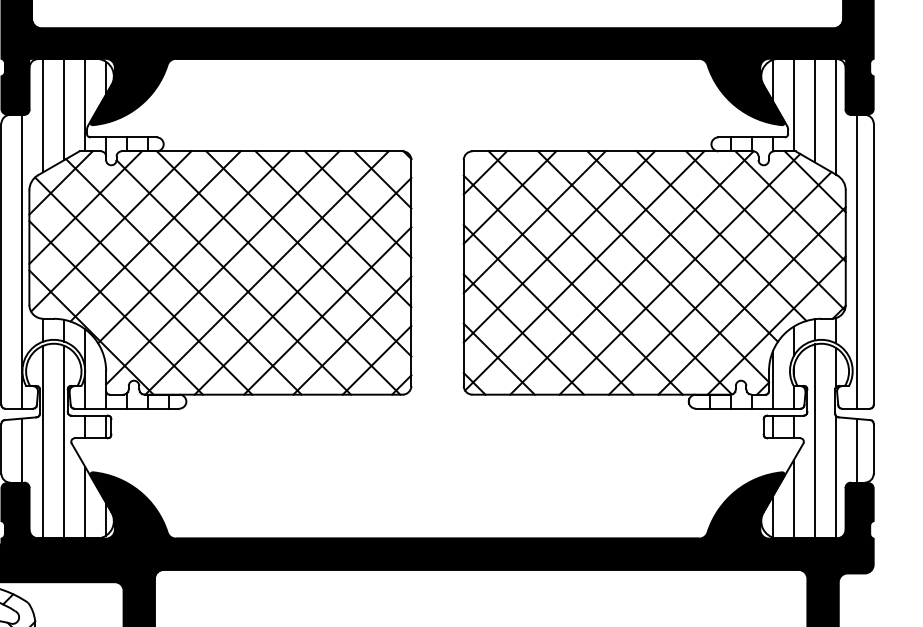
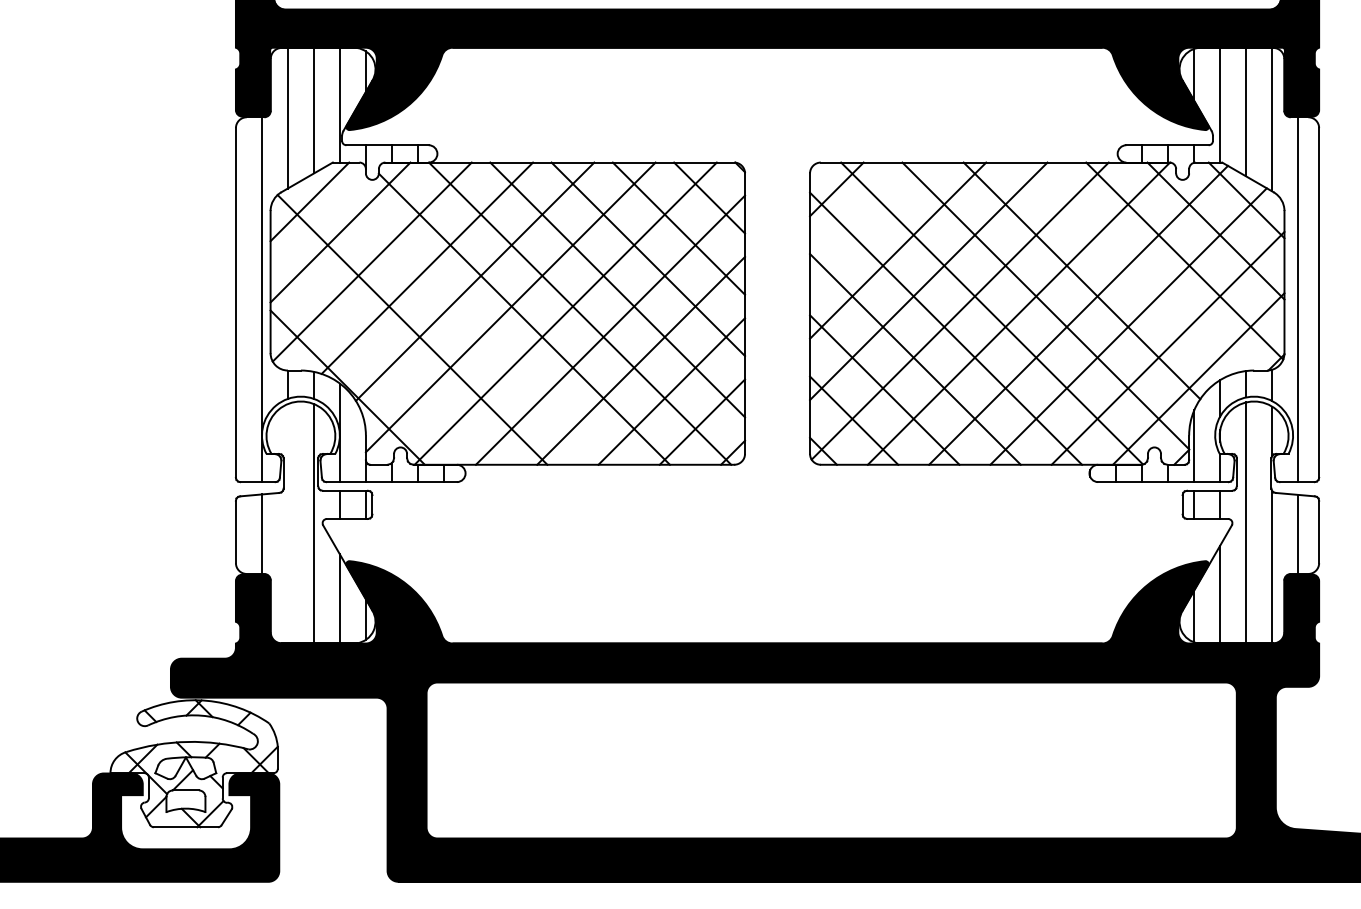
line: (510, 197) -> (867, 219), removed
line: (720, 235) -> (1129, 267), removed
line: (183, 276) -> (462, 318), removed
line: (116, 307) -> (378, 356), removed
line: (42, 441) -> (287, 523), removed

